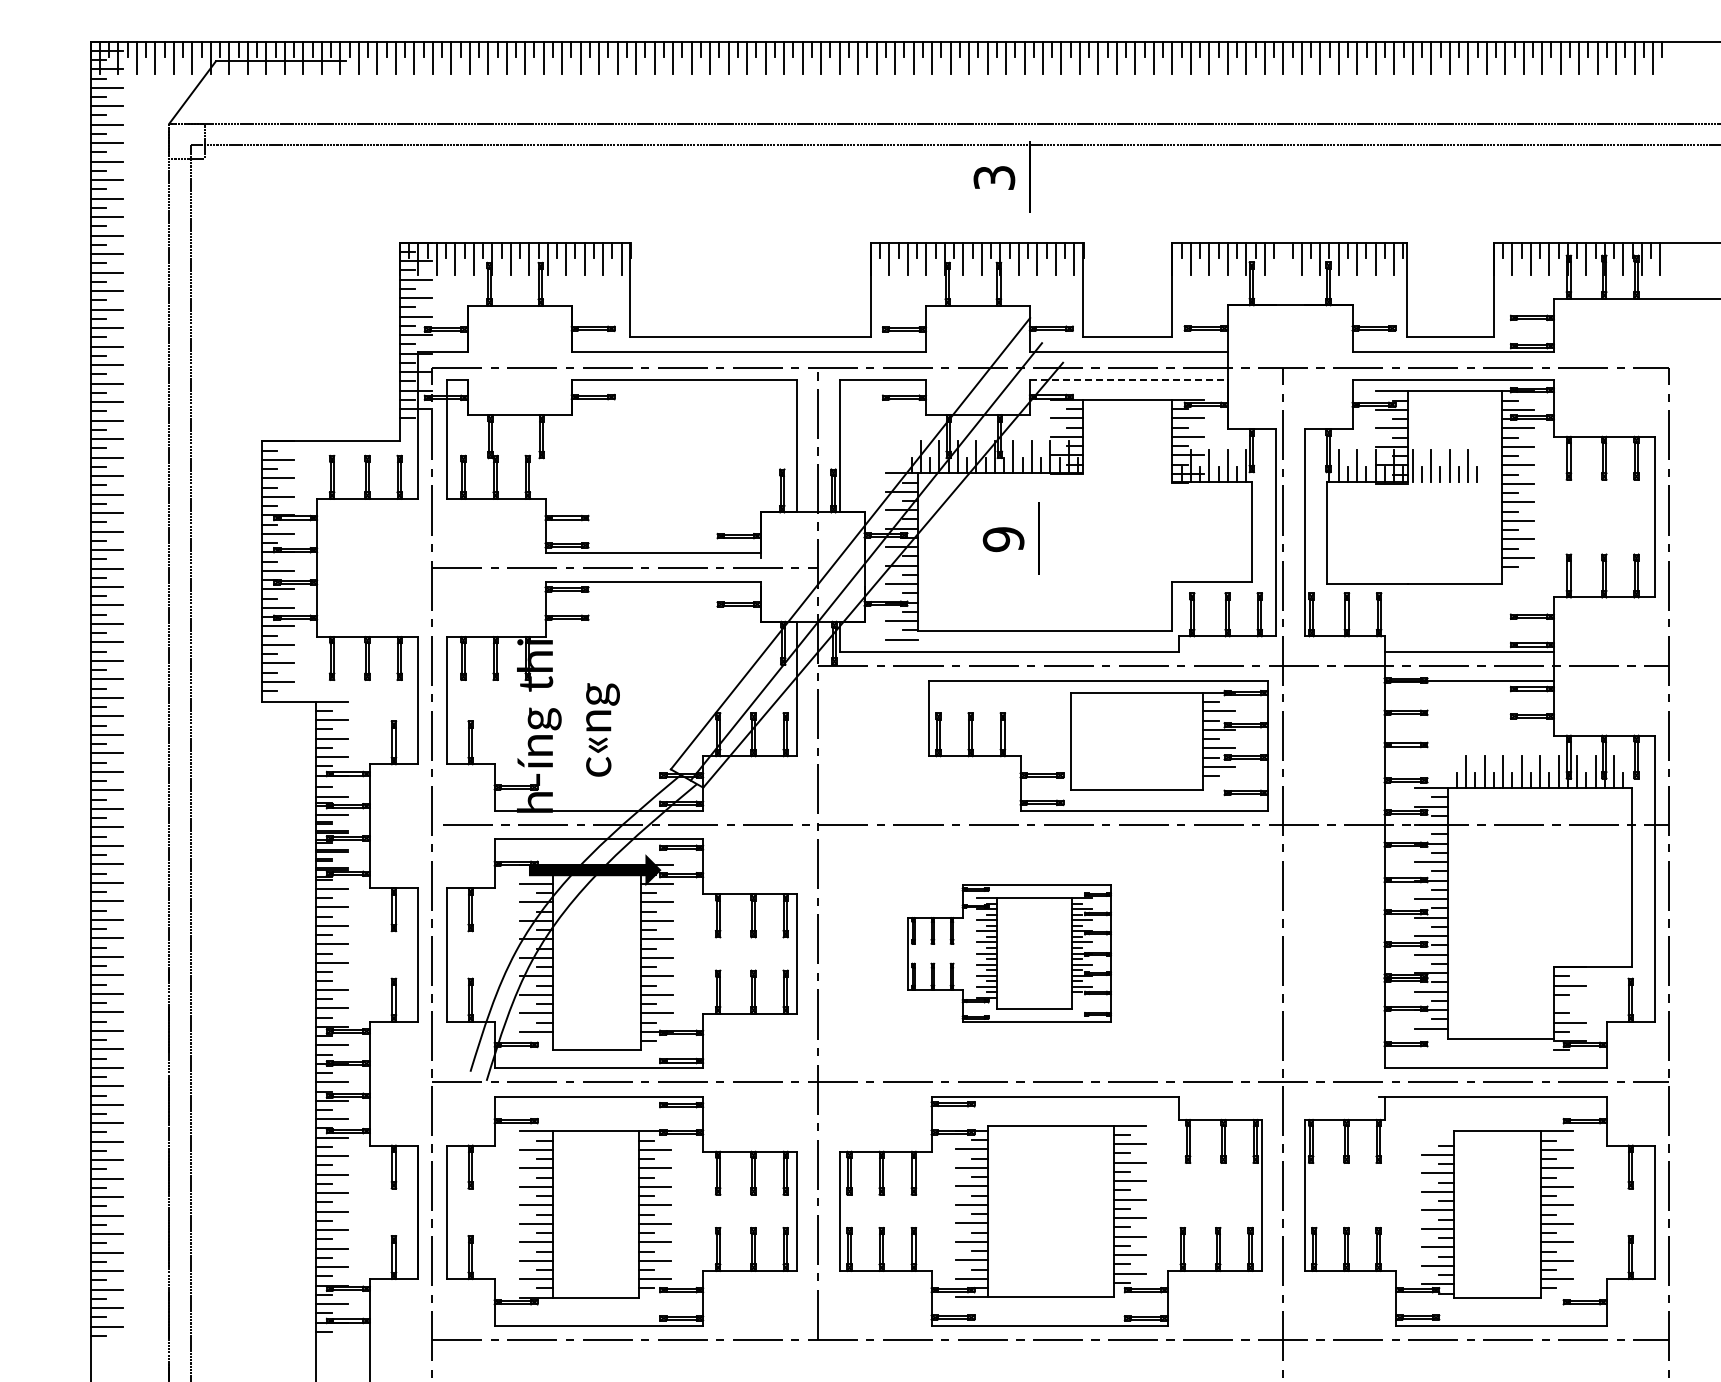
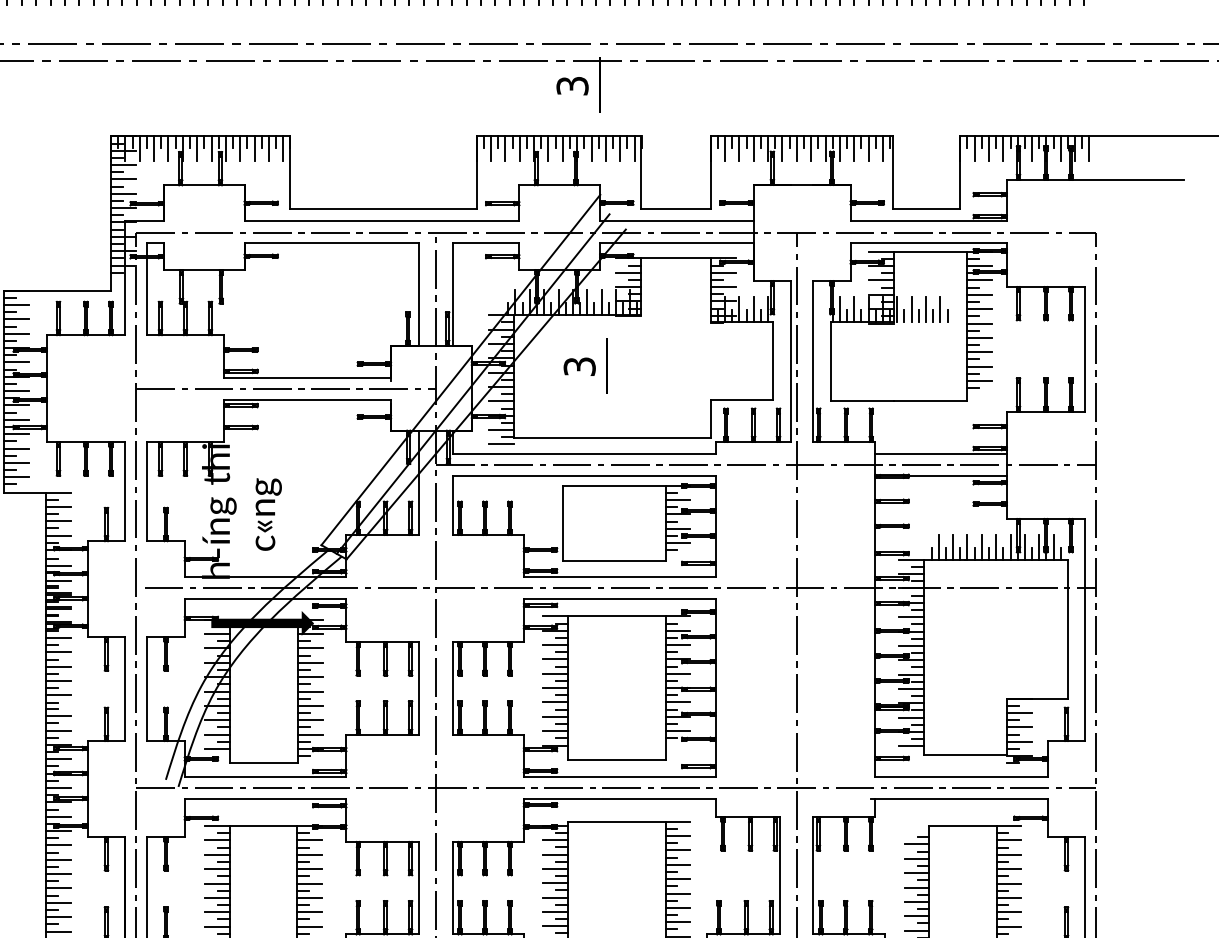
line: (1283, 258) -> (796, 148), added
line: (1128, 380) -> (676, 243), dashed -> solid
text: (1003, 539) -> (579, 366), 9 -> 3
part: (1098, 745) -> (584, 526), moved
part: (1009, 953) -> (584, 688), size x1.67
line: (1569, 1004) -> (1018, 727), added

